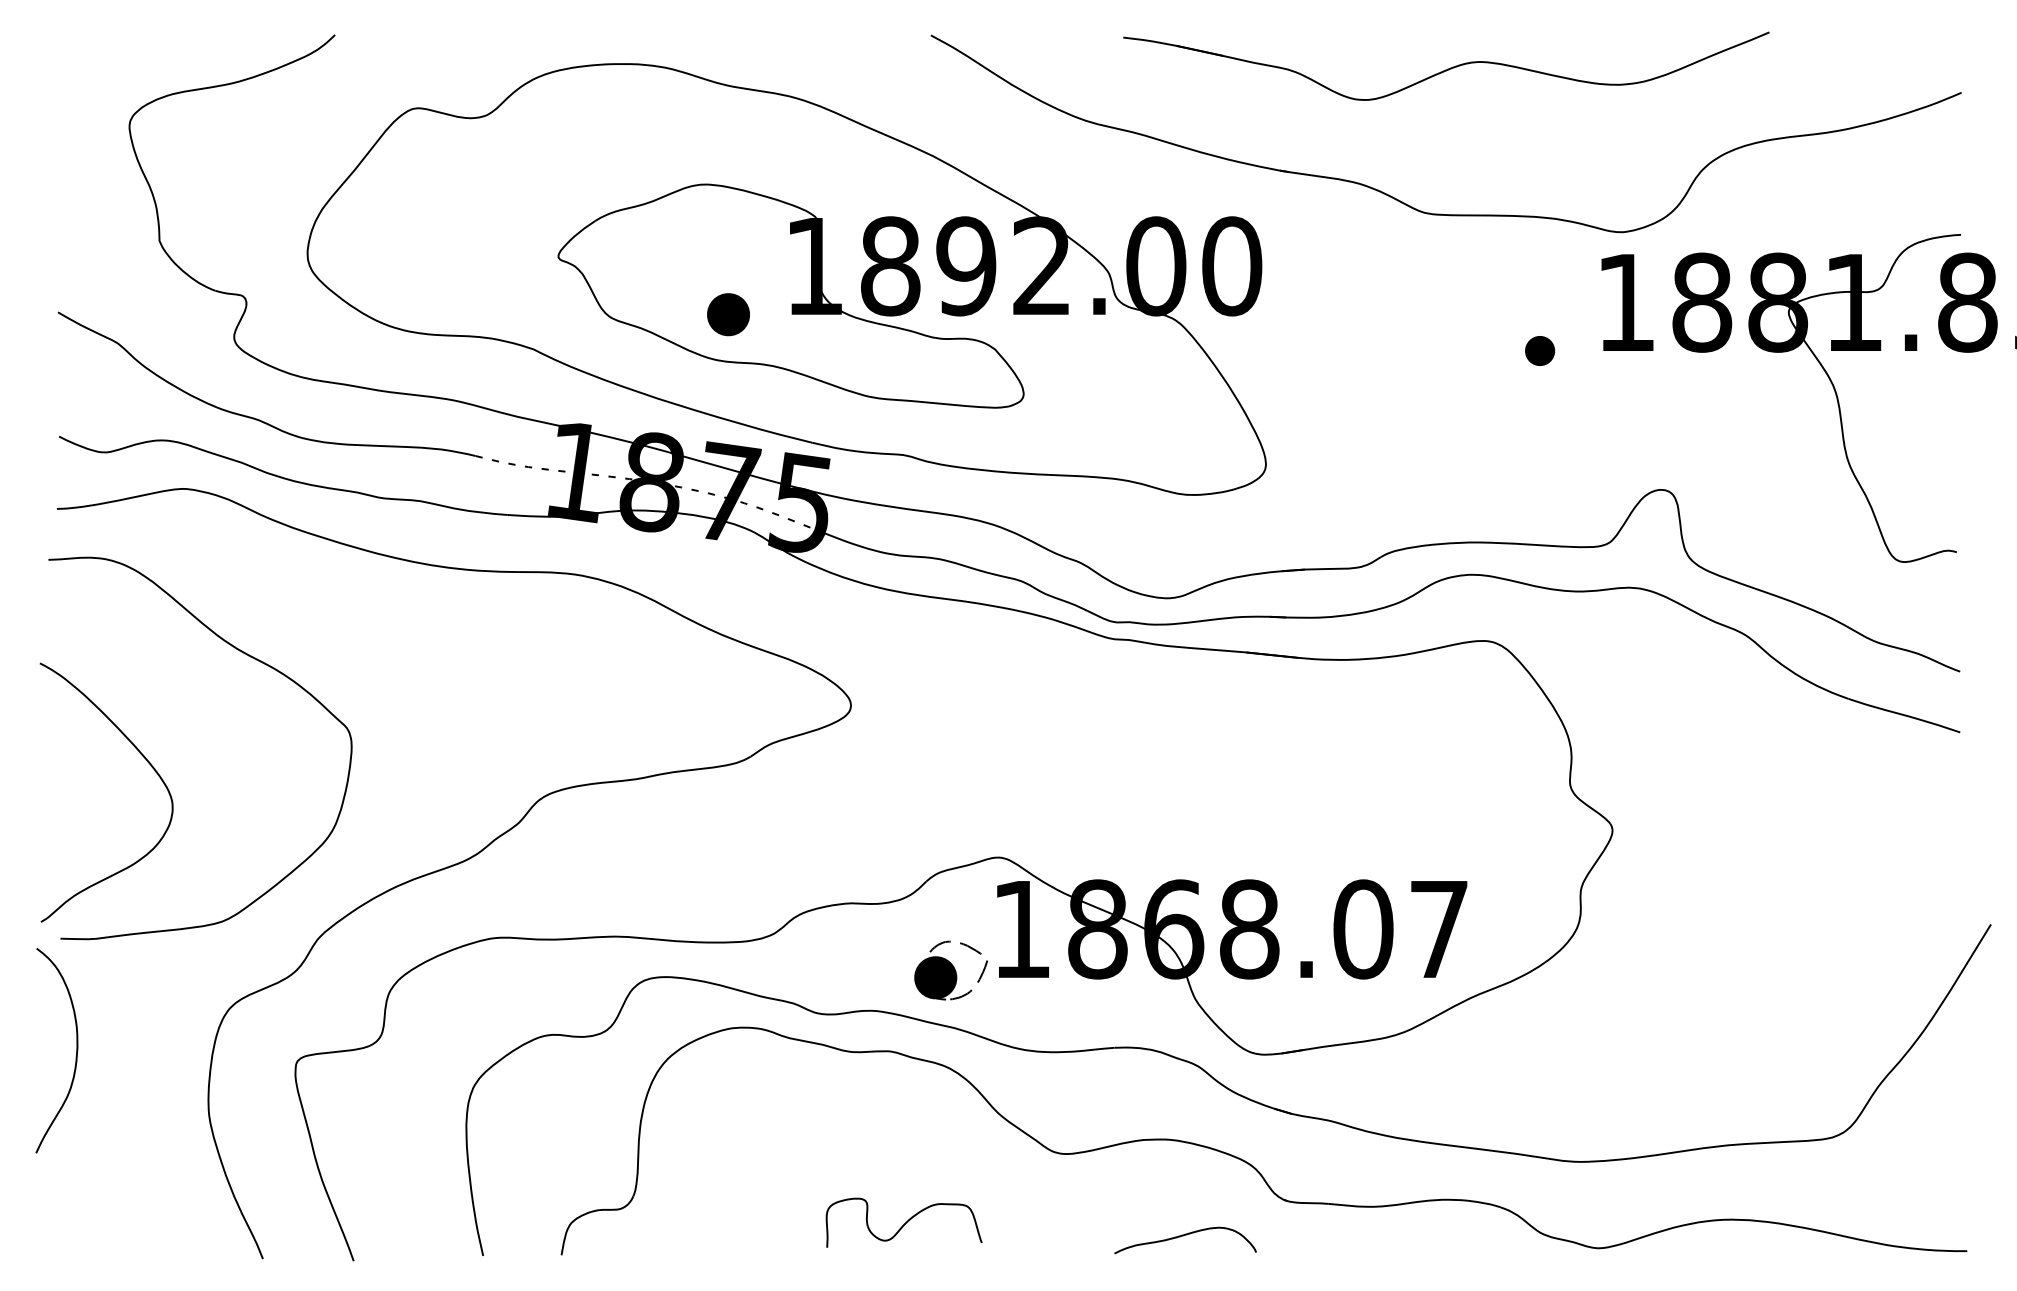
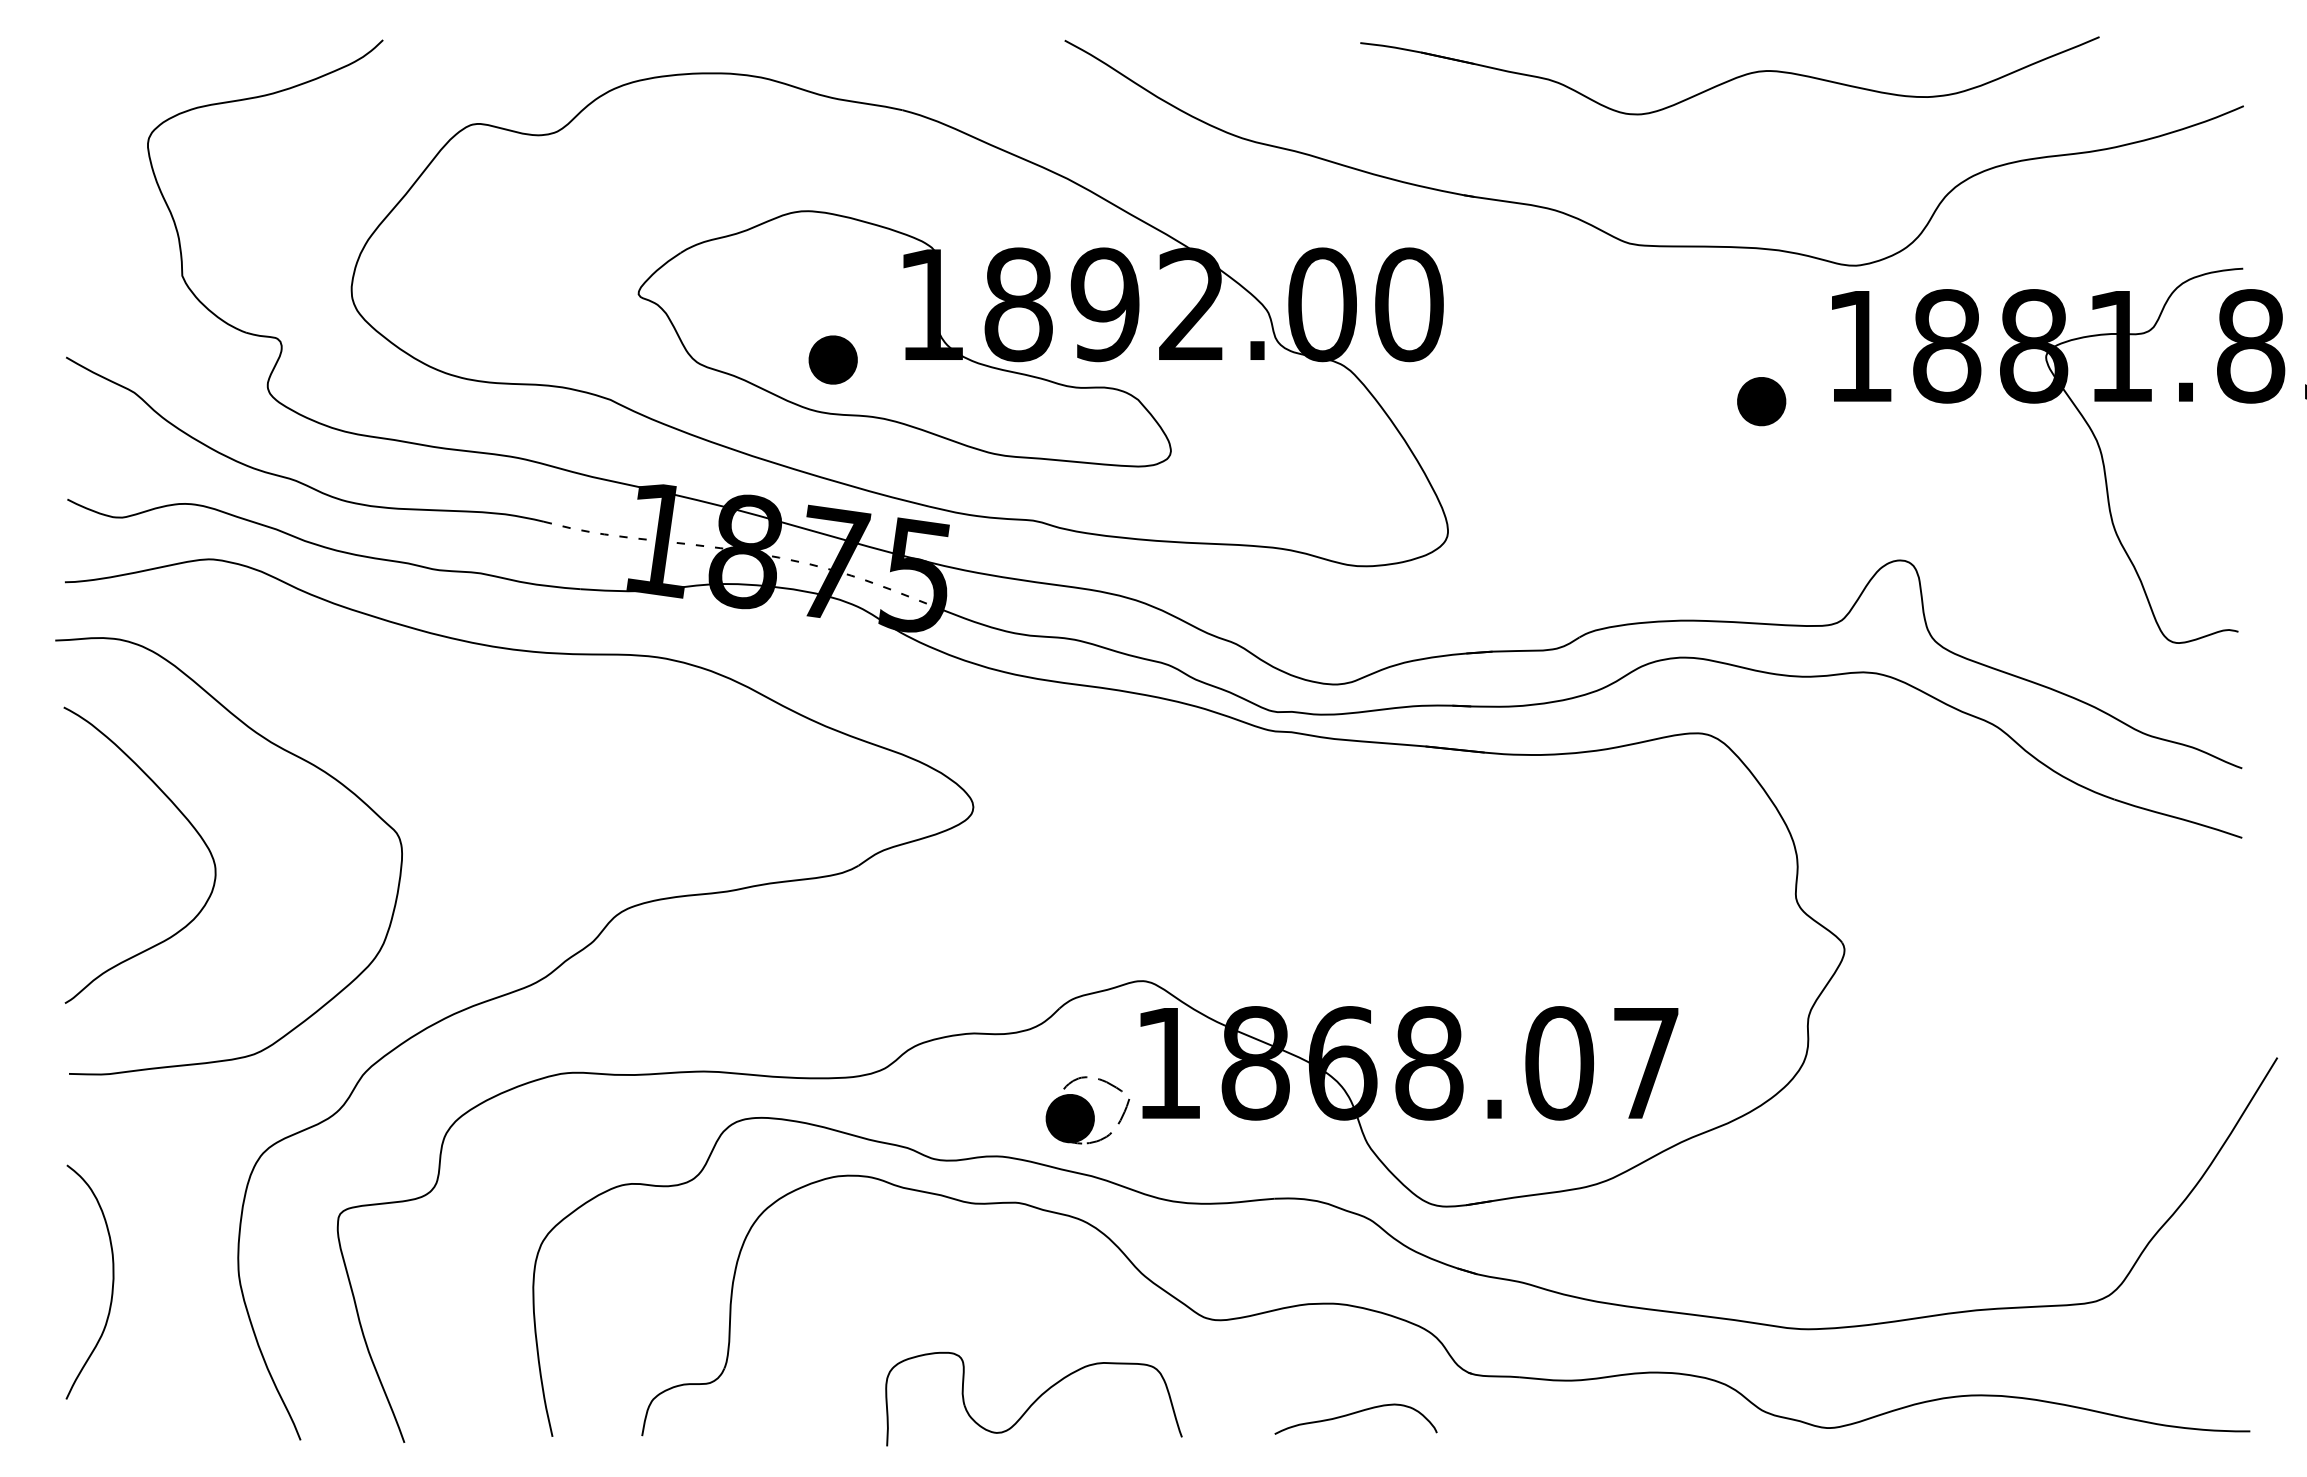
part: (1446, 65) -> (1730, 74), moved
part: (1539, 350) -> (1760, 401), size x1.43
curve: (147, 762) -> (186, 820), moved
curve: (75, 1056) -> (111, 1288), moved
part: (904, 1222) -> (1034, 1398), size x1.67

